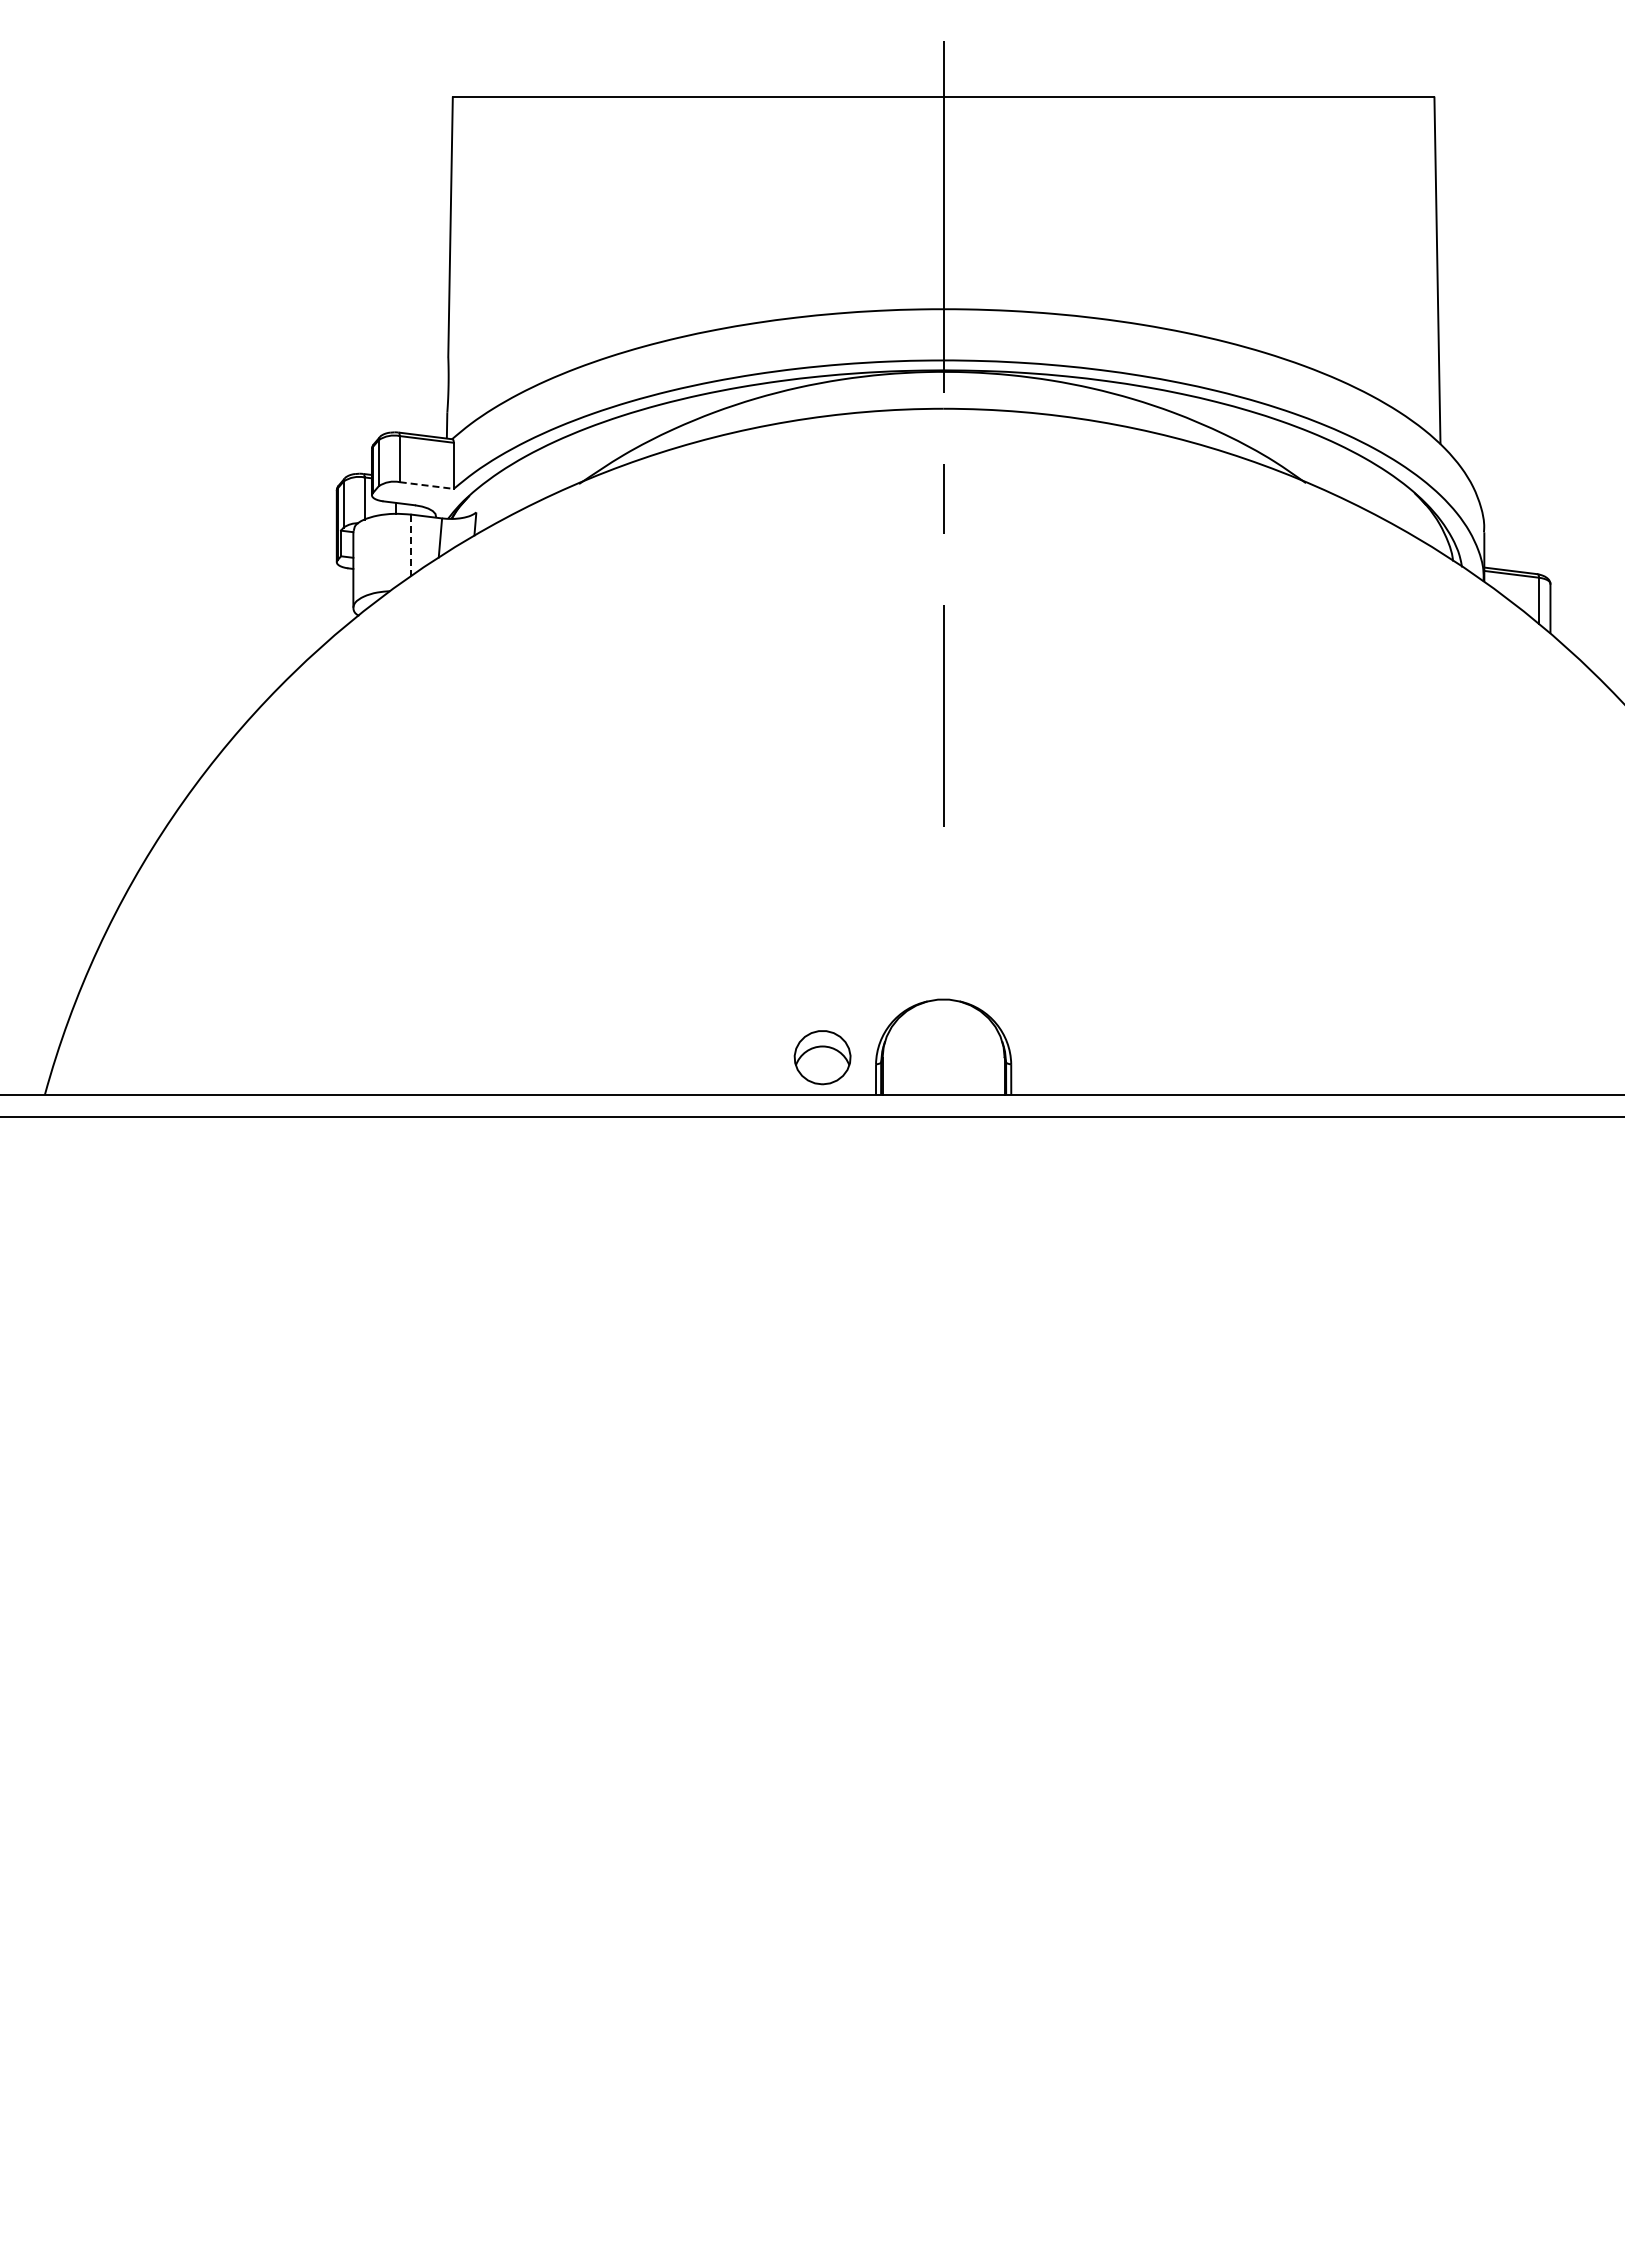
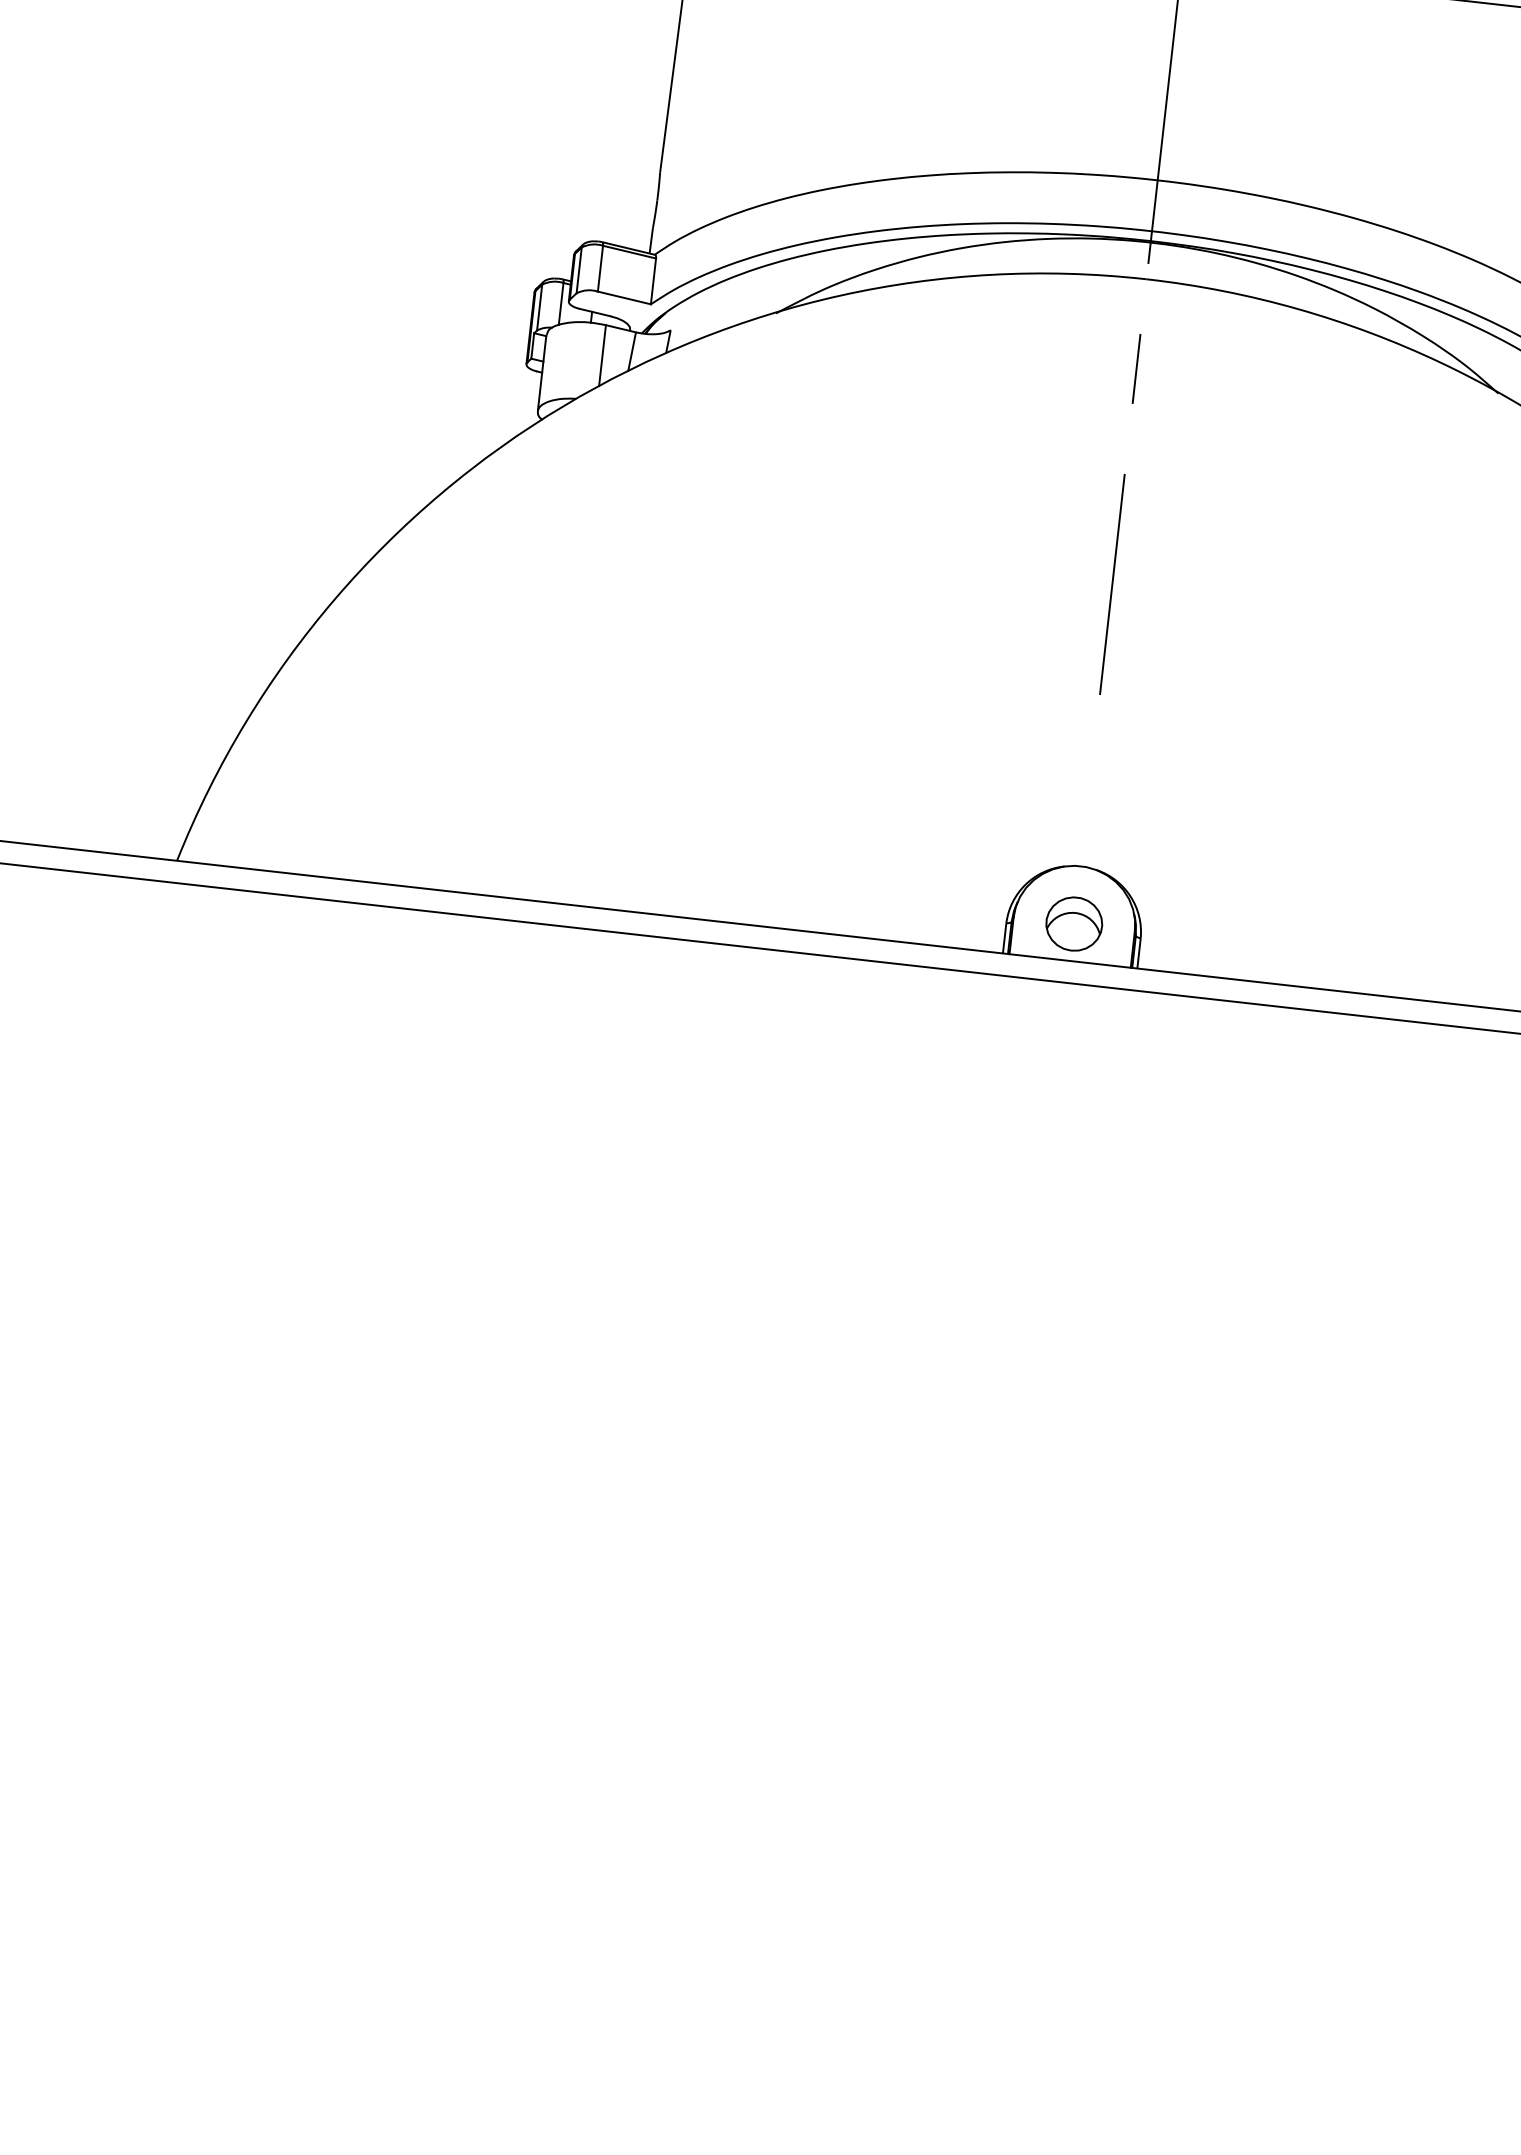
line: (427, 485) -> (625, 298), dashed -> solid
line: (411, 545) -> (602, 355), dashed -> solid
part: (822, 1057) -> (1074, 923), moved

